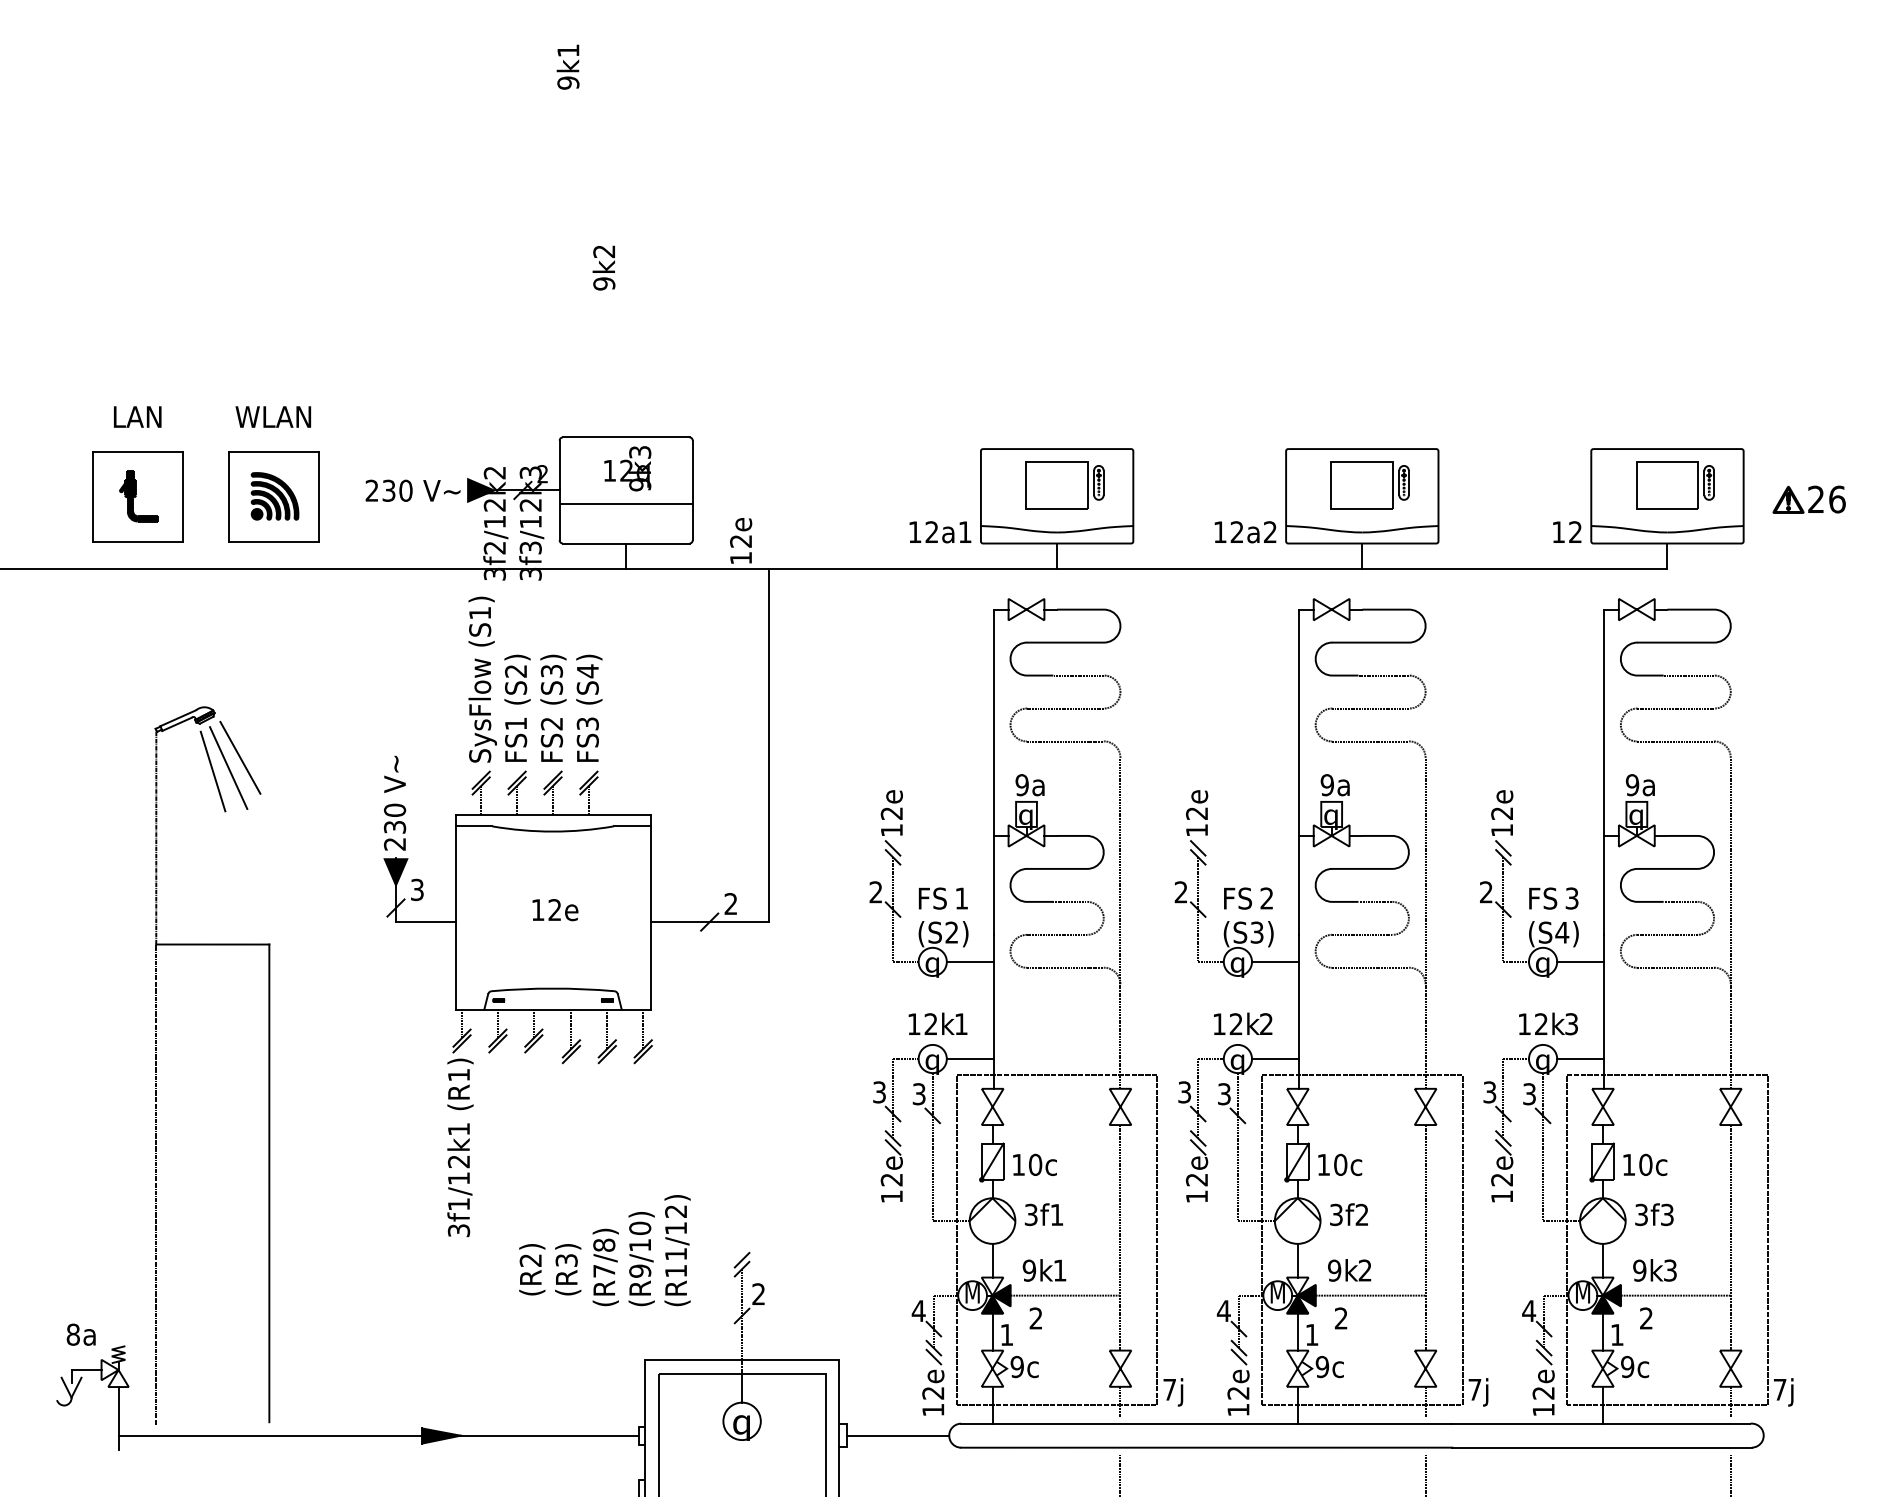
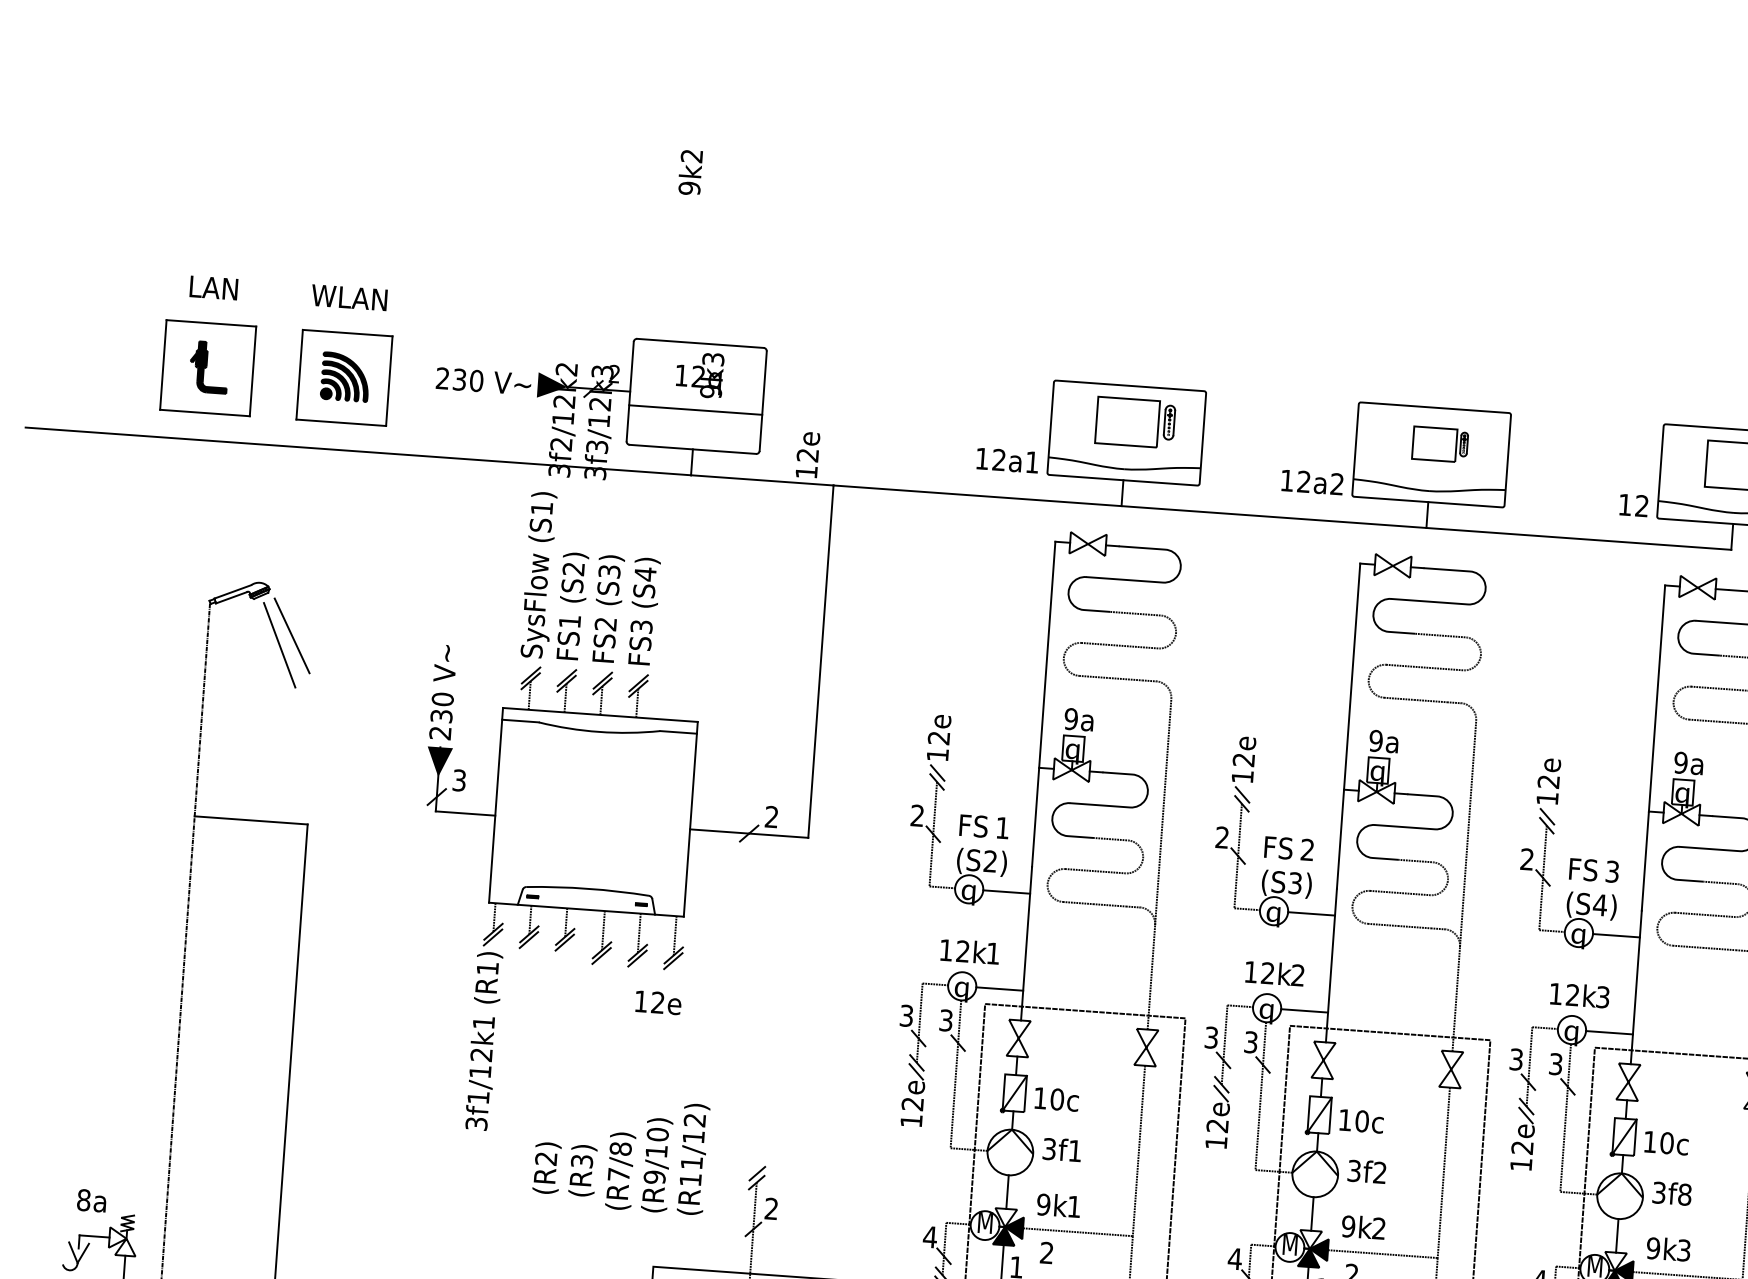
part: (1369, 485) -> (1439, 444), size x0.7
line: (212, 771) -> (263, 647), removed
text: (555, 910) -> (658, 1003), moved
text: (1666, 1214) -> (1684, 1194), 3 -> 8

